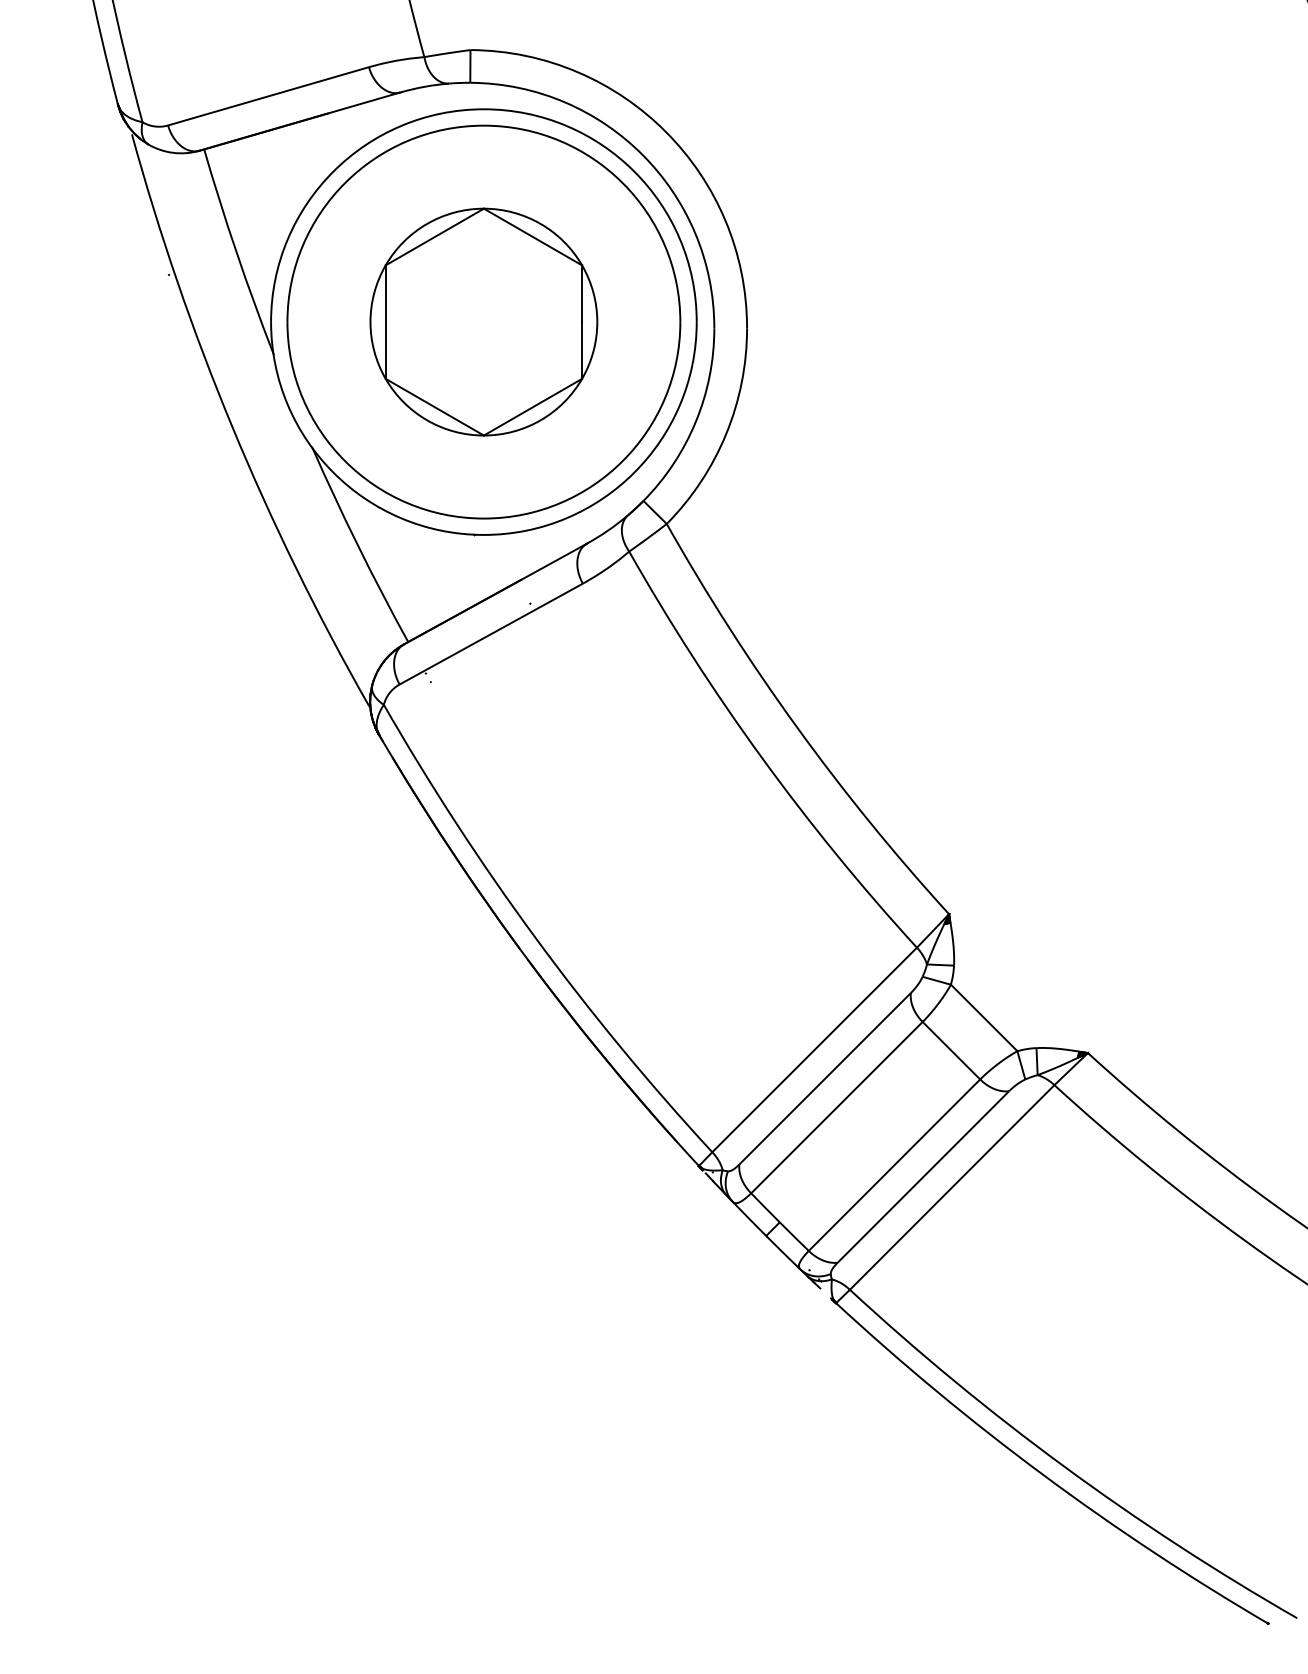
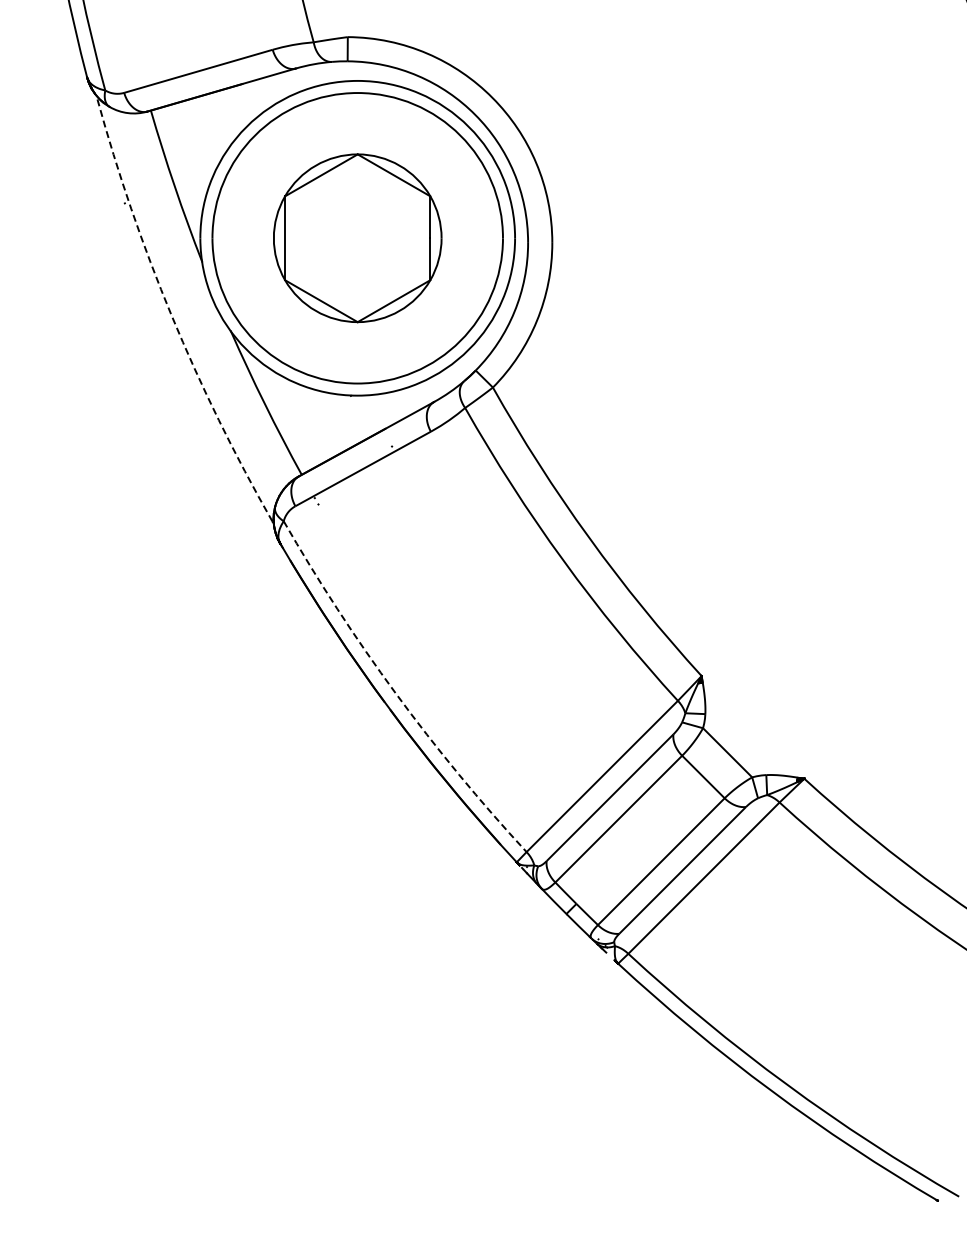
arc: (232, 426) -> (171, 315), solid -> dashed
arc: (534, 937) -> (395, 693), solid -> dashed

